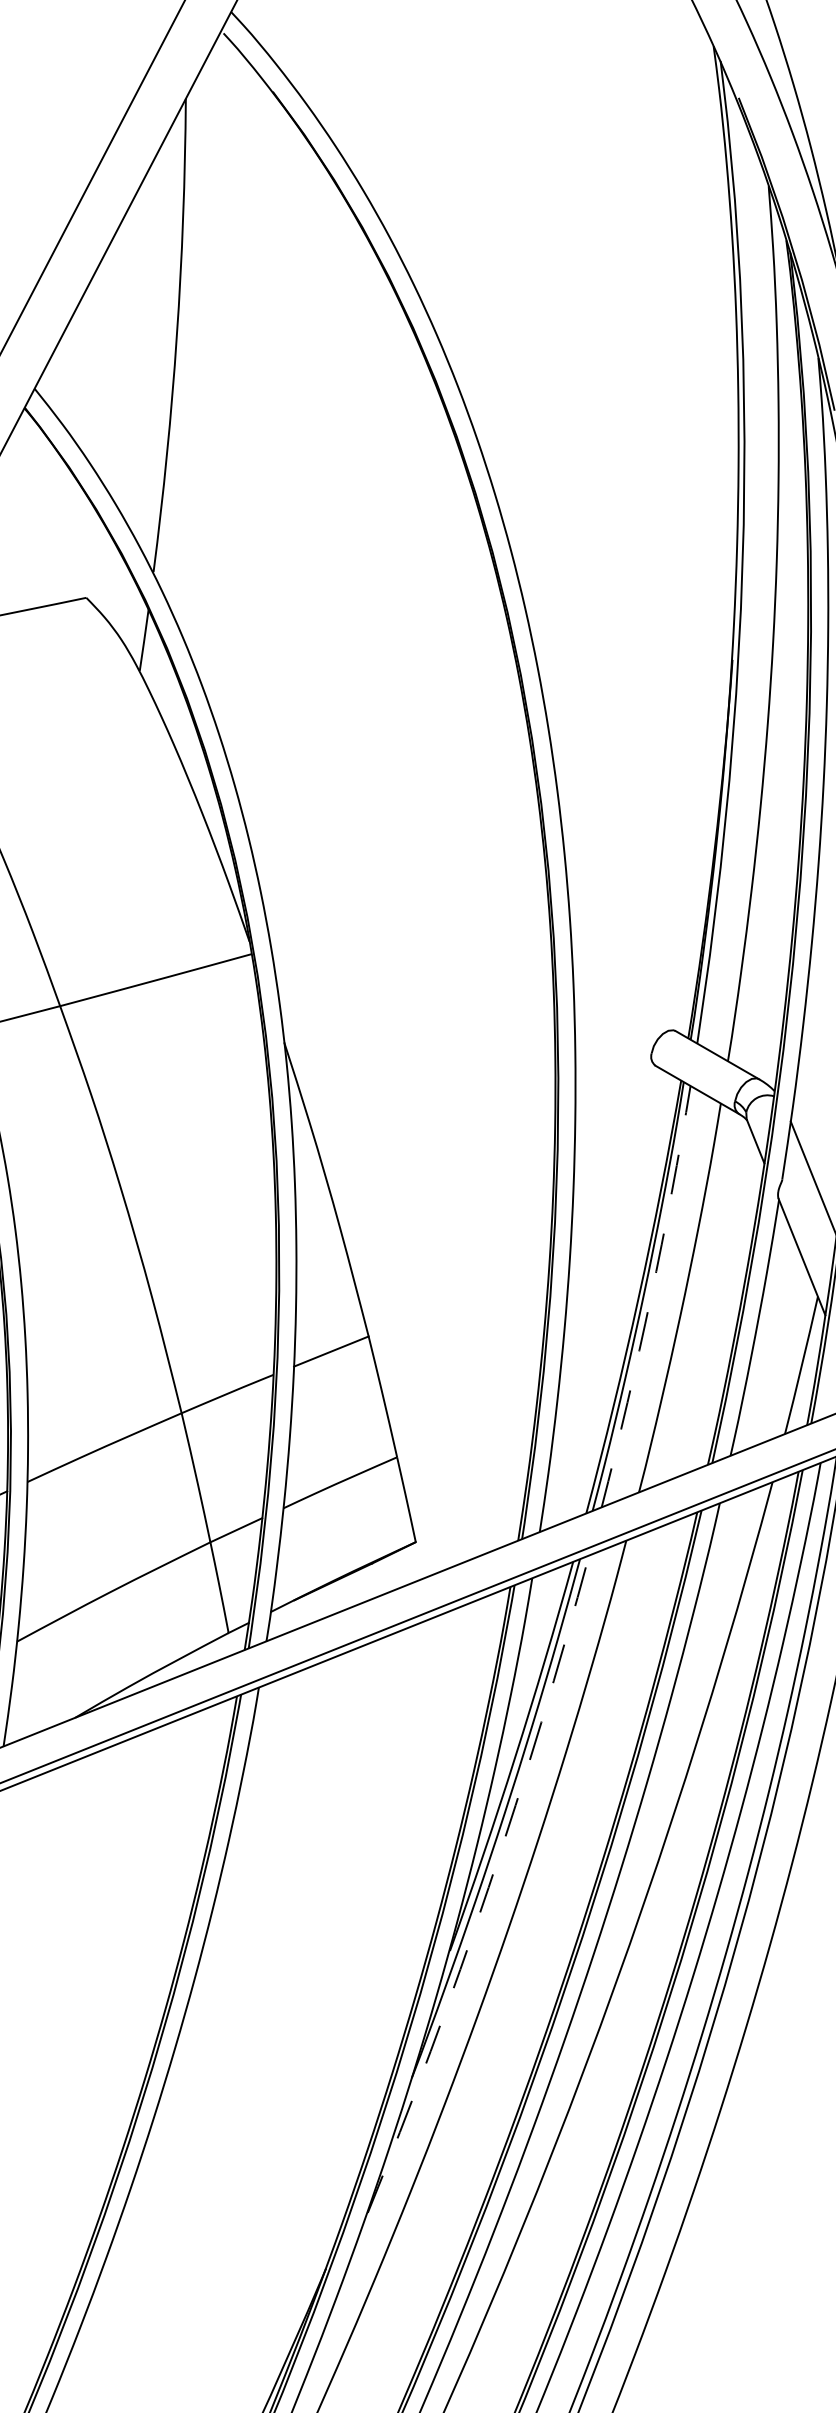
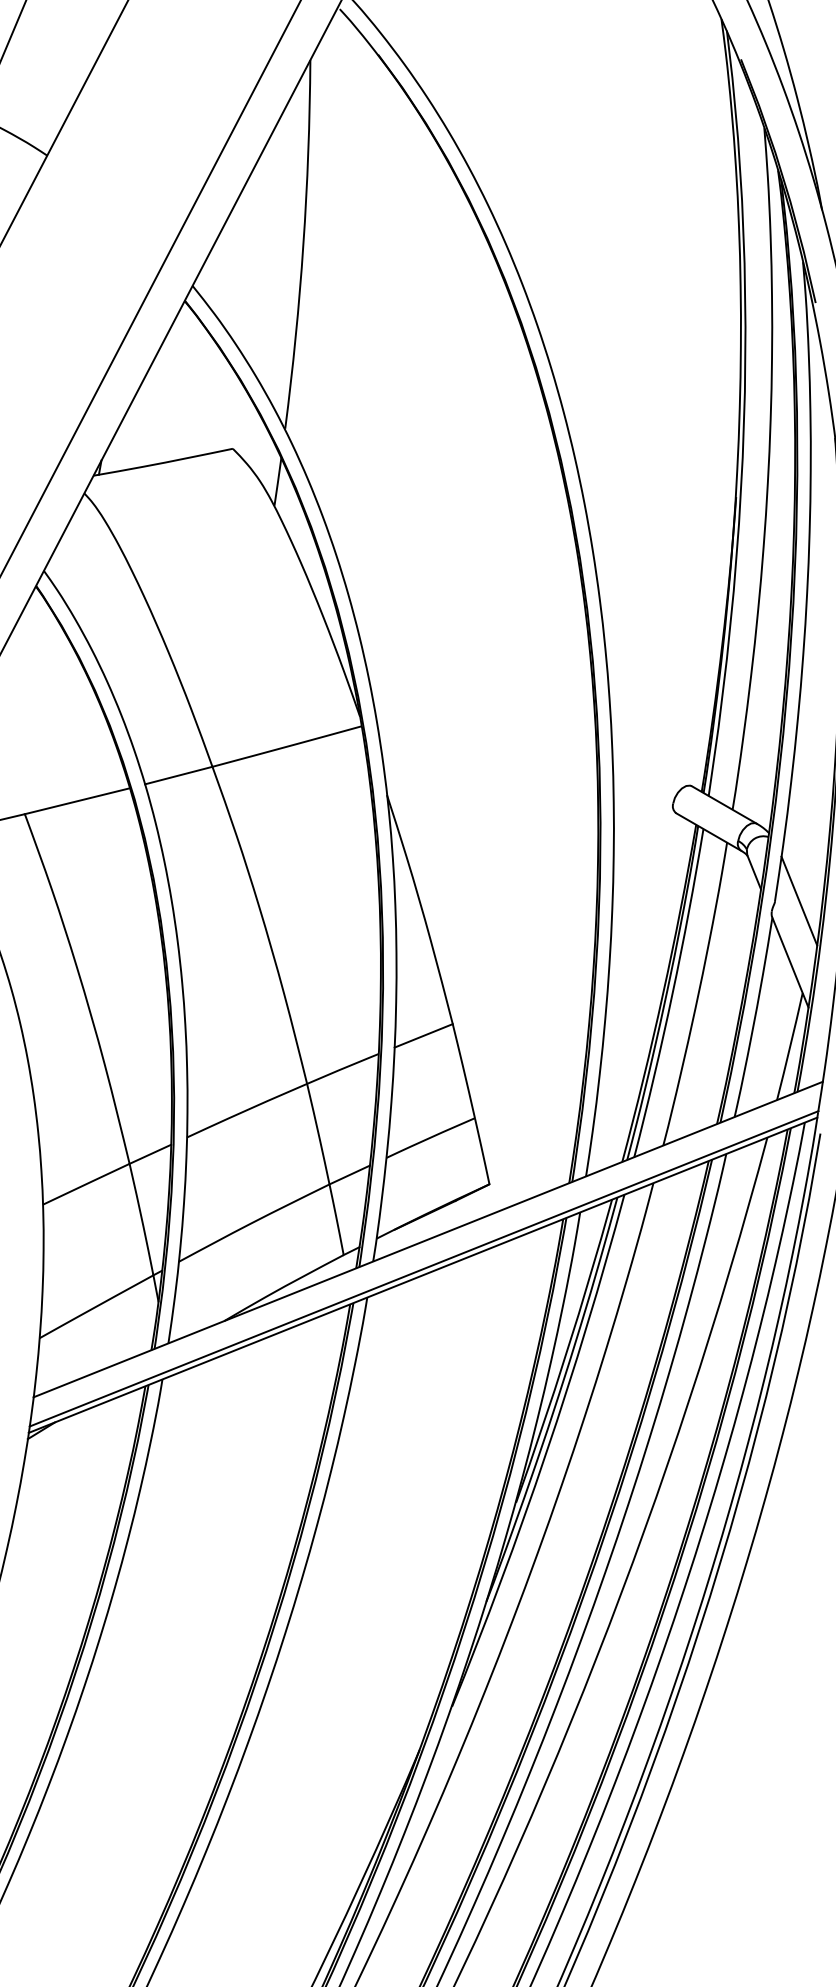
arc: (650, 1297) -> (672, 993), dashed -> solid
arc: (488, 1887) -> (546, 1453), dashed -> solid

